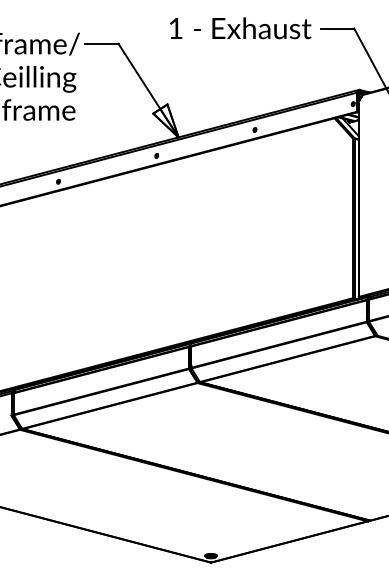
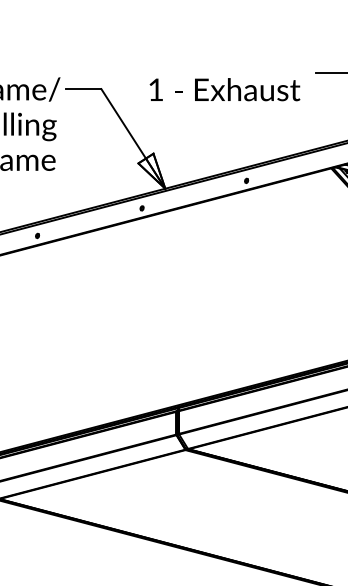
text: (240, 28) -> (224, 89), moved

